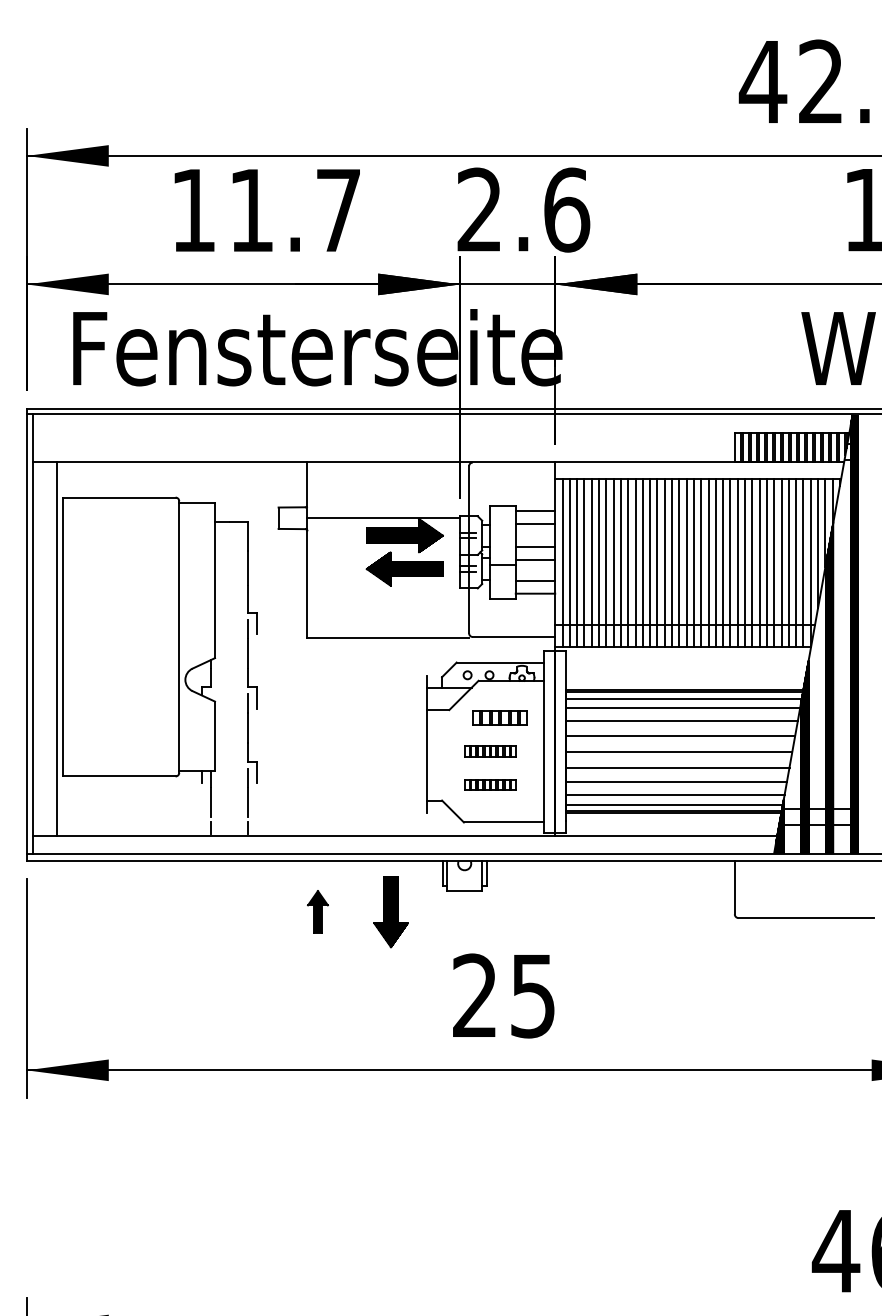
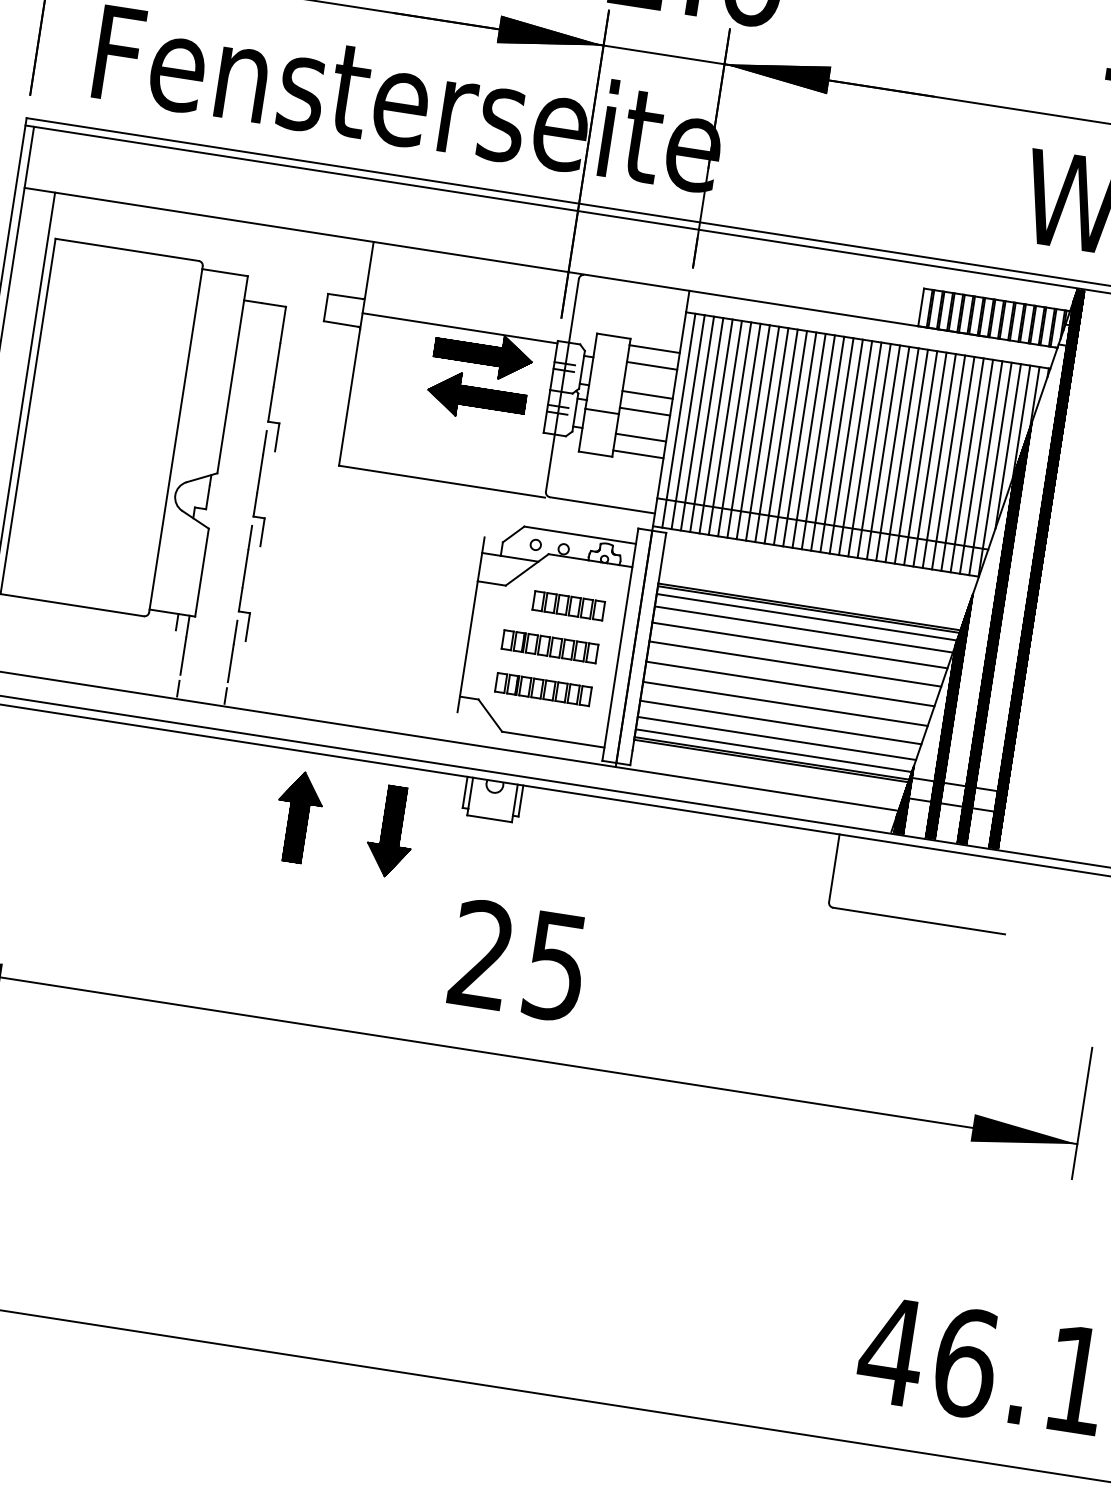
part: (490, 751) -> (549, 646), size x1.43
part: (490, 785) -> (543, 689), size x1.43
part: (317, 911) -> (297, 816), size x1.67

